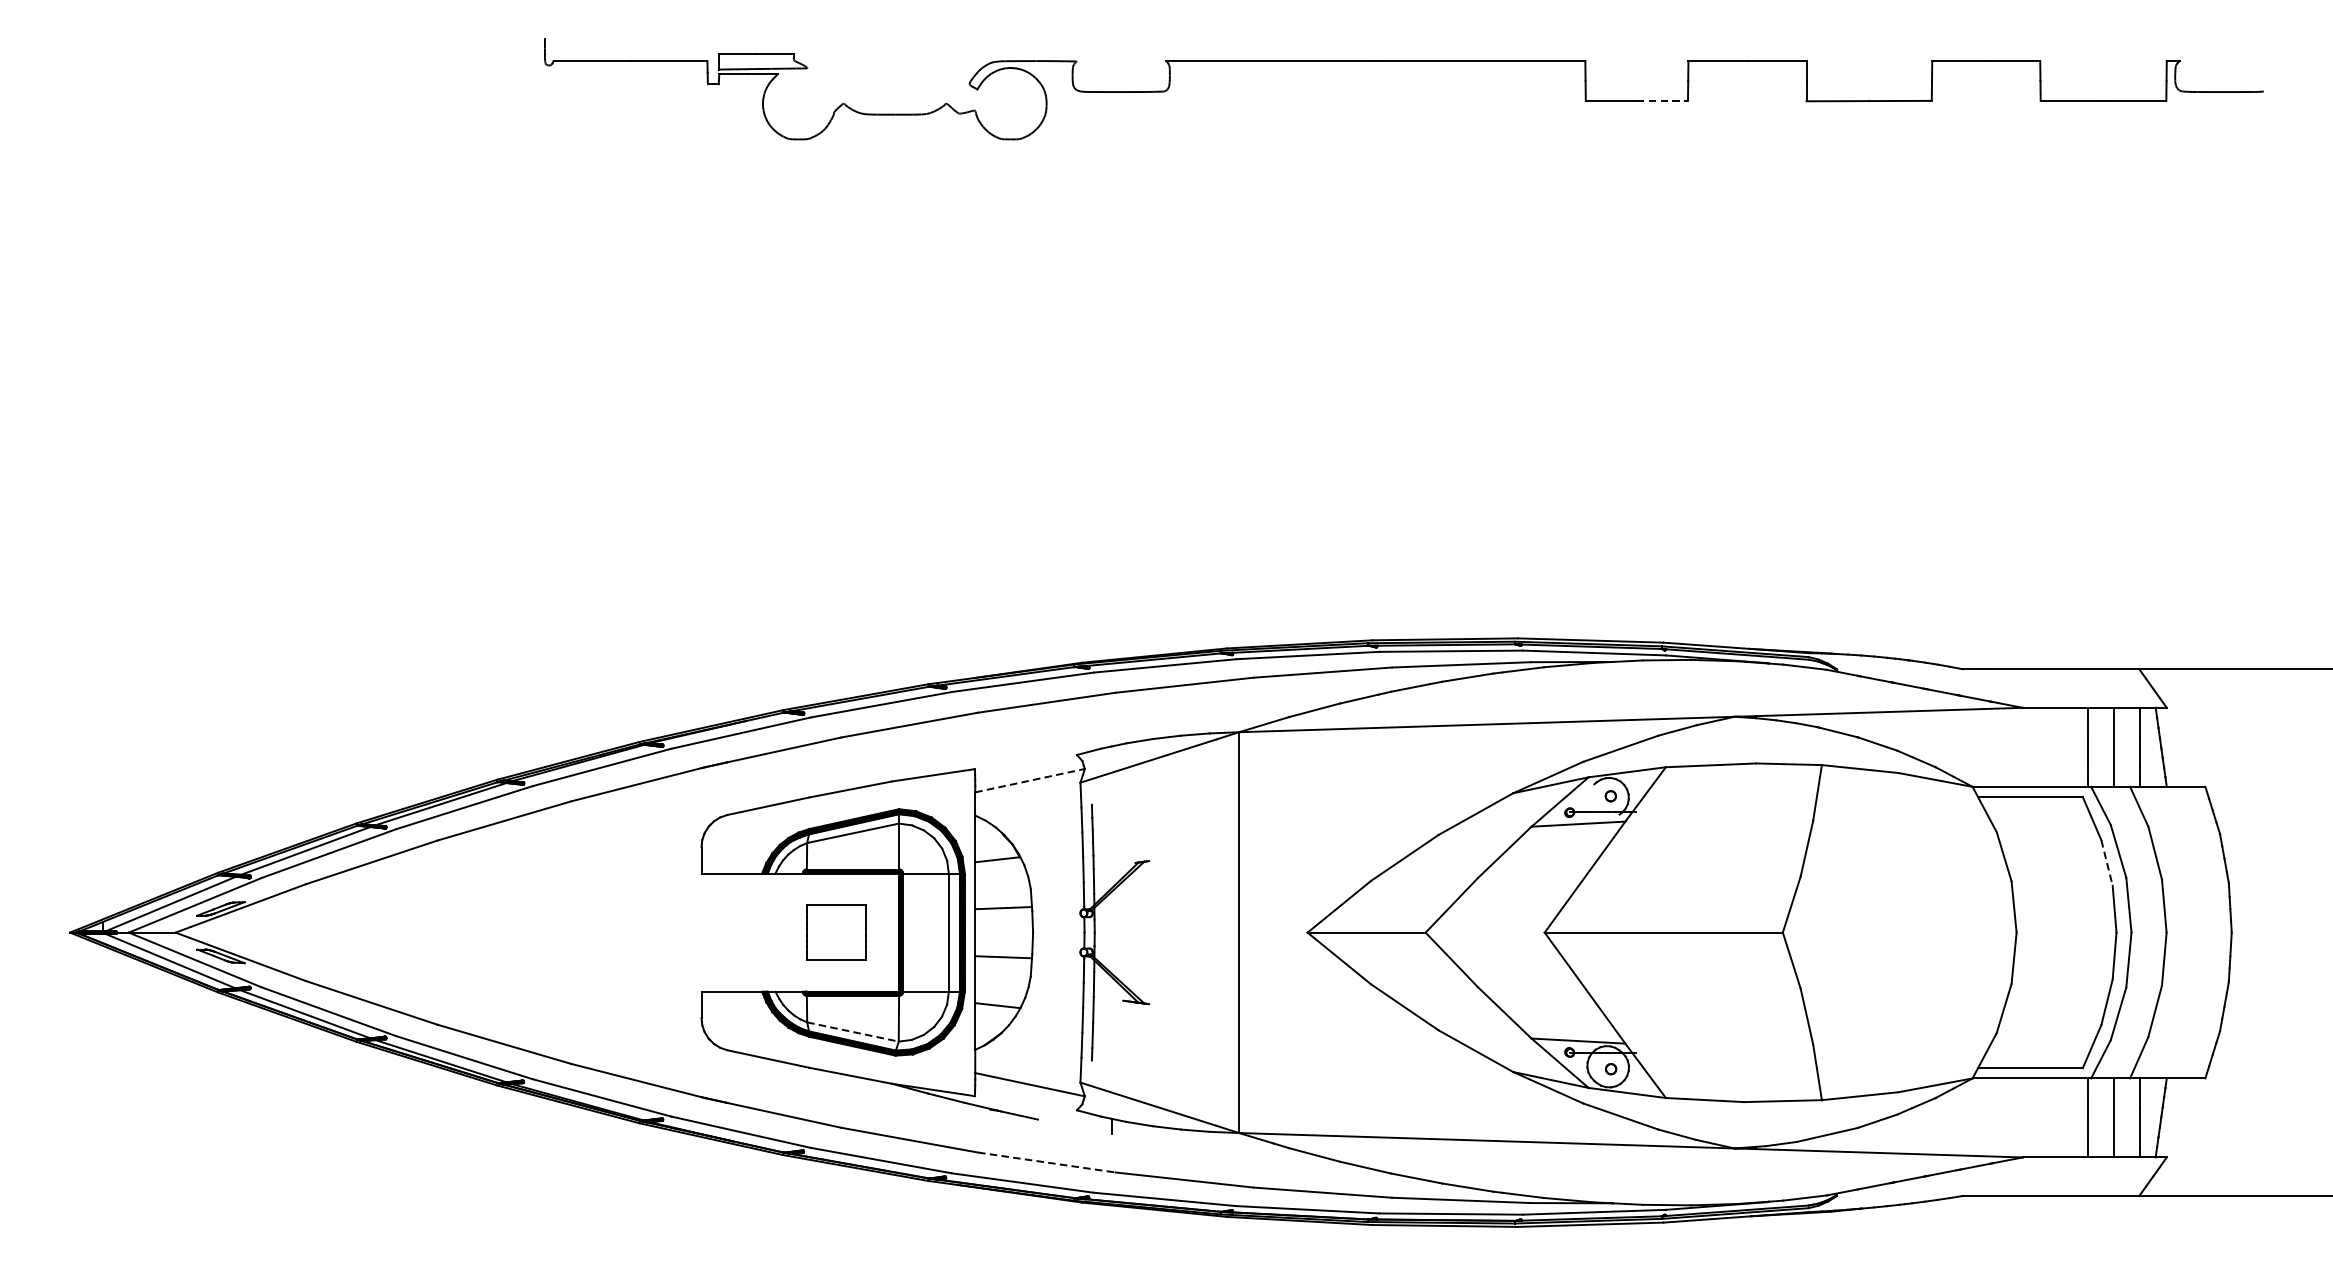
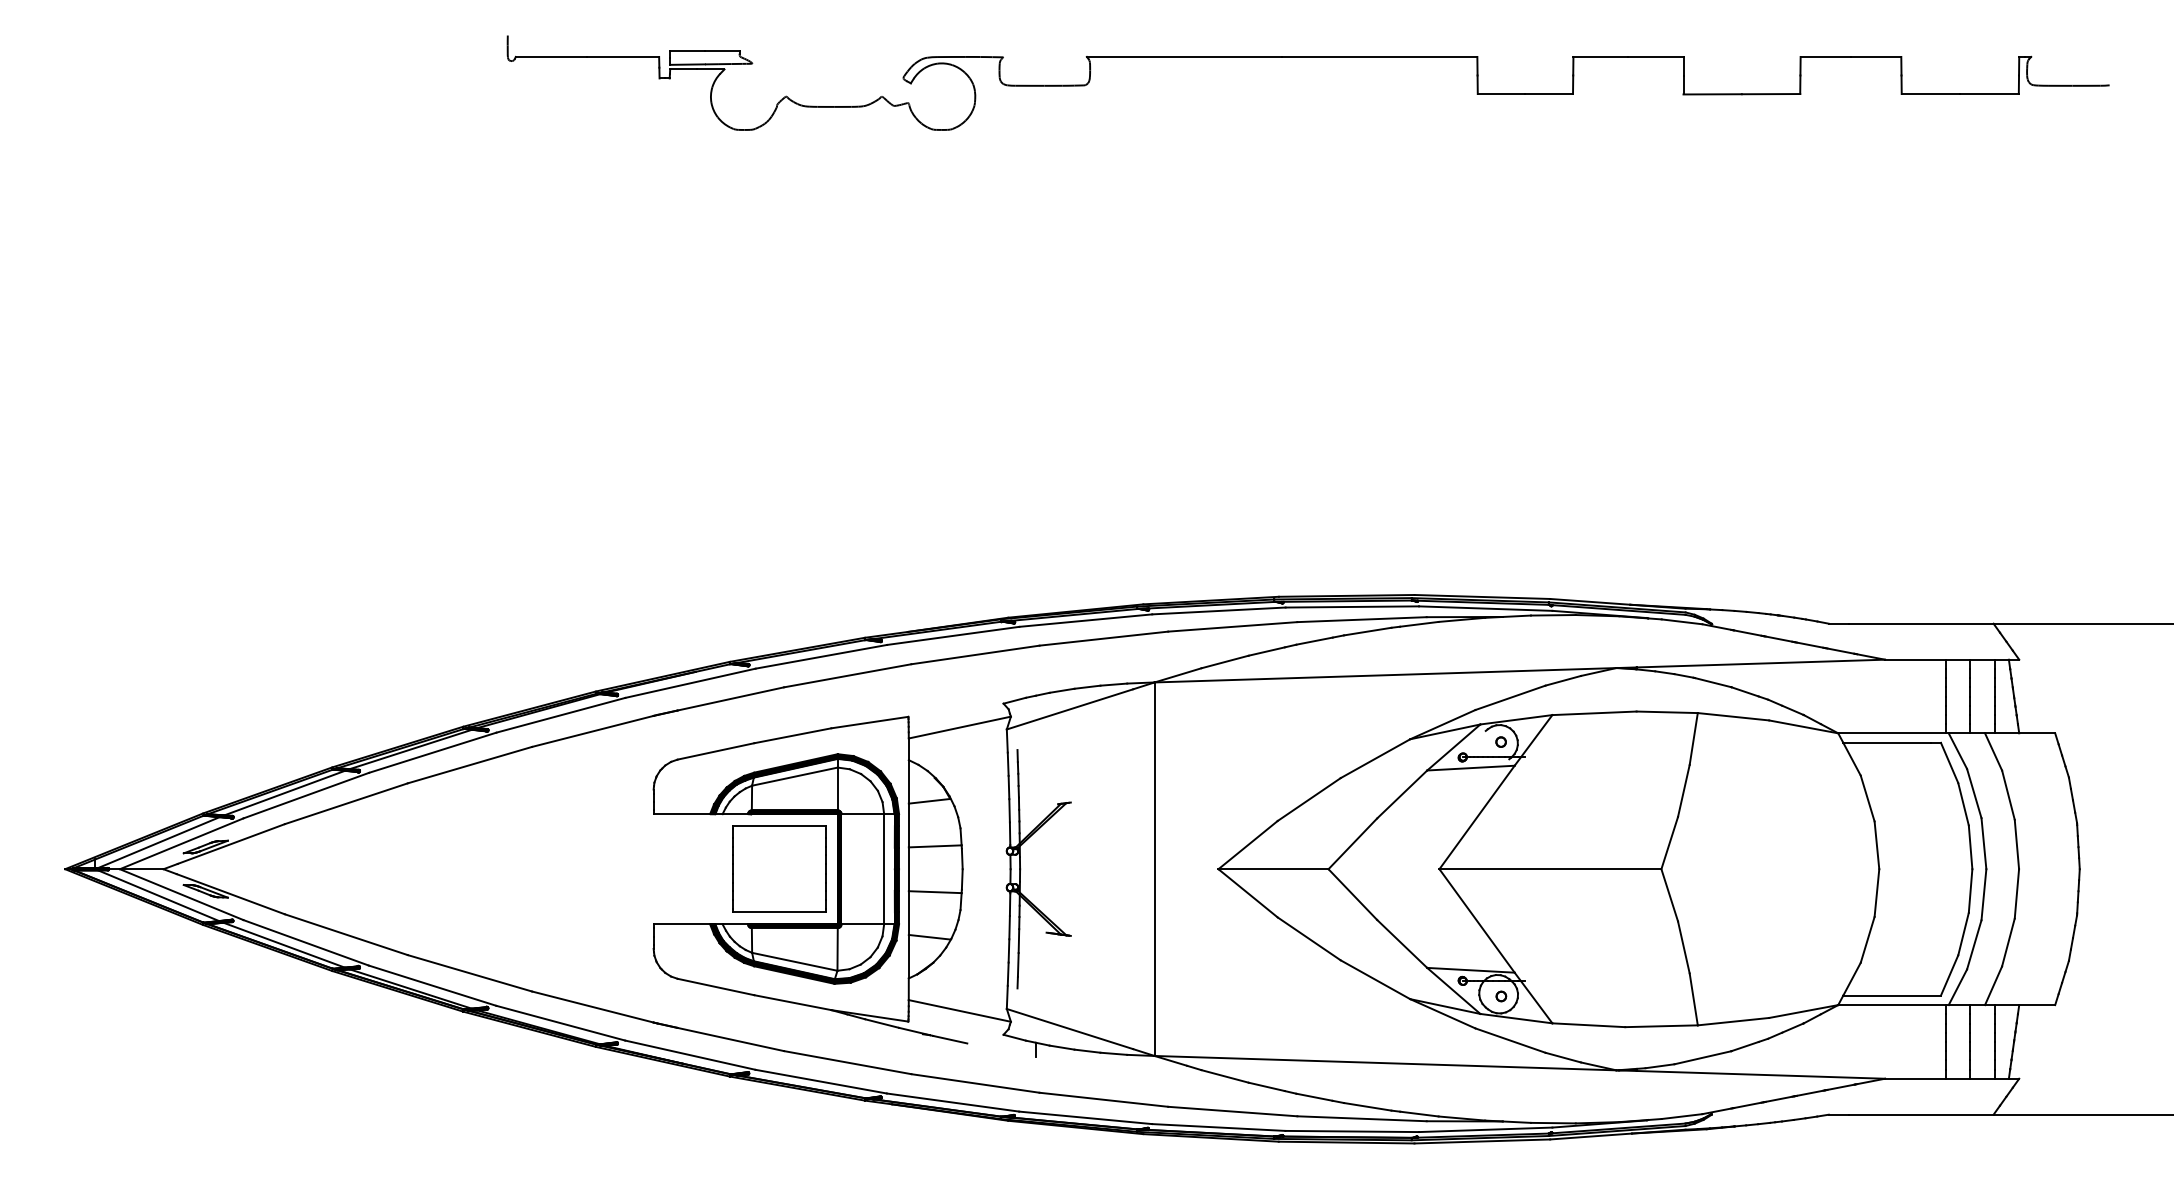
line: (1662, 101) -> (1549, 94), dashed -> solid
line: (1030, 780) -> (960, 727), dashed -> solid
line: (2106, 863) -> (1963, 804), dashed -> solid
part: (836, 931) -> (779, 868), size x1.67
line: (852, 1031) -> (794, 961), dashed -> solid
line: (1046, 1162) -> (975, 1083), dashed -> solid

